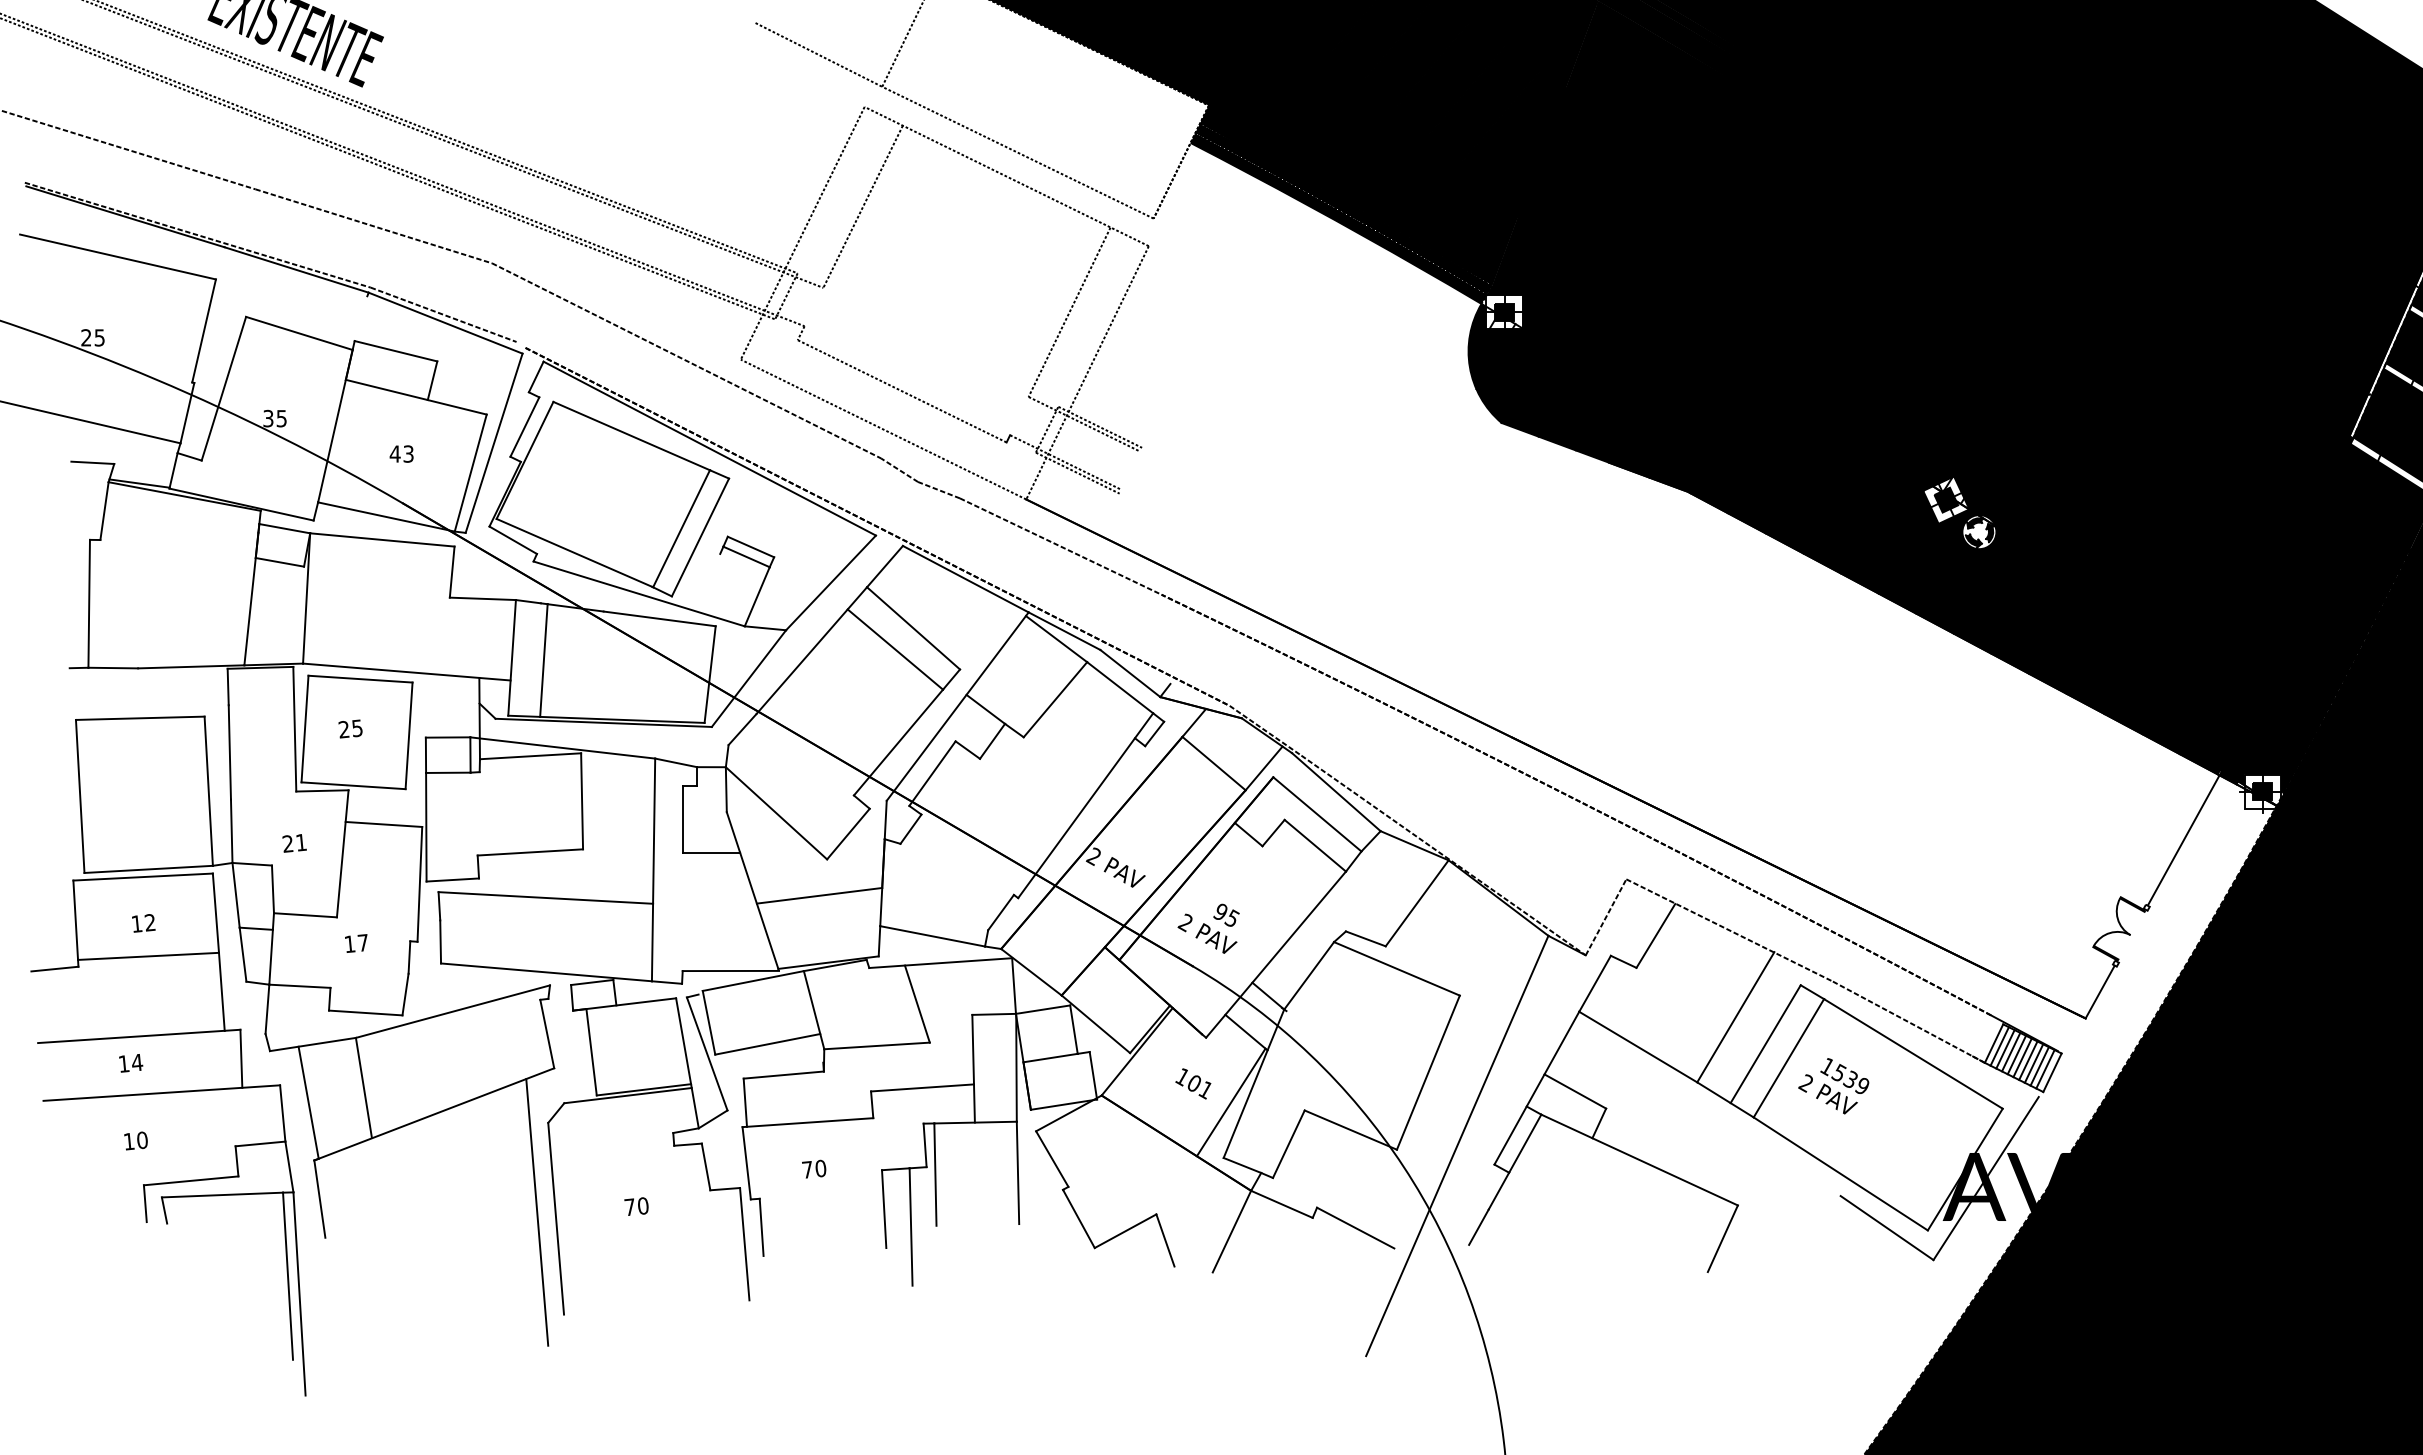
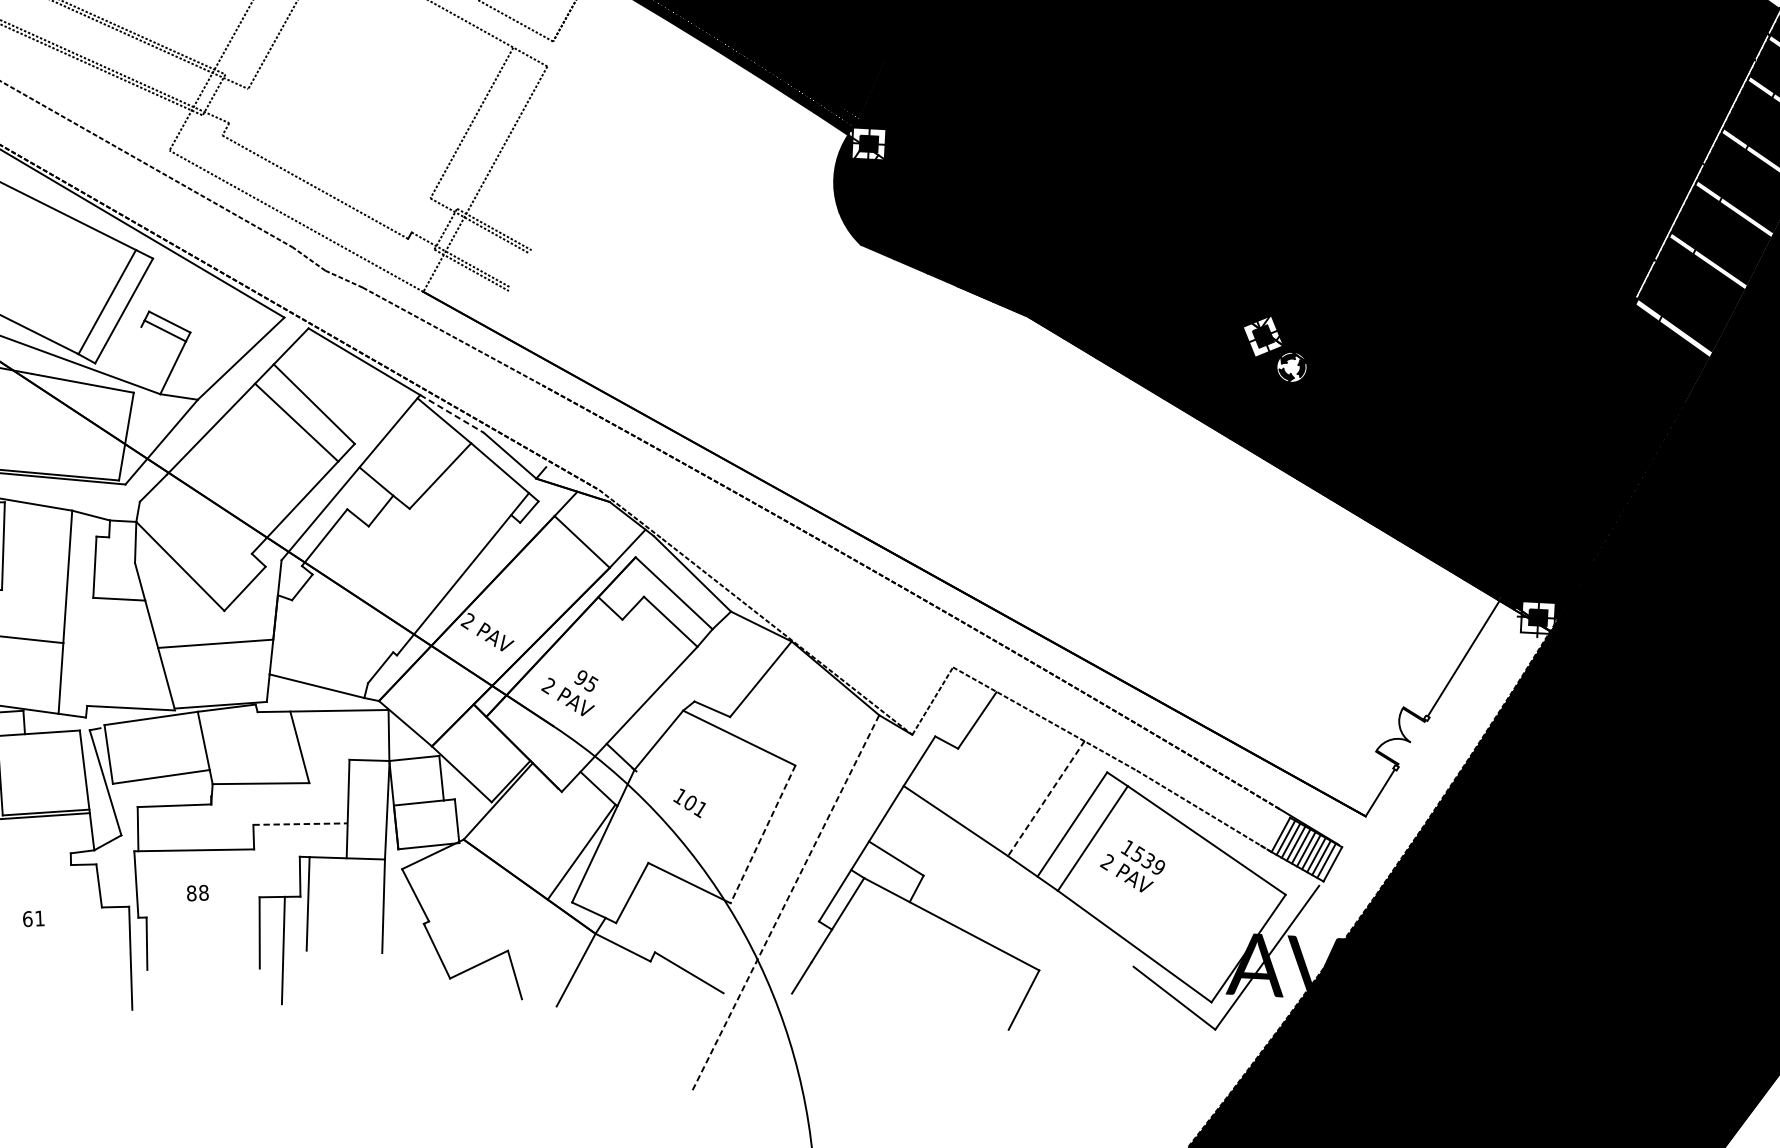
line: (1064, 631) -> (451, 414), solid -> dashed
line: (1735, 1017) -> (1046, 798), solid -> dashed
line: (1428, 1073) -> (763, 835), solid -> dashed
text: (1193, 1083) -> (689, 802), moved
line: (922, 1087) -> (300, 823), solid -> dashed
line: (1457, 1145) -> (786, 902), solid -> dashed
text: (814, 1169) -> (198, 893), 70 -> 88
text: (636, 1206) -> (33, 918), 70 -> 61

